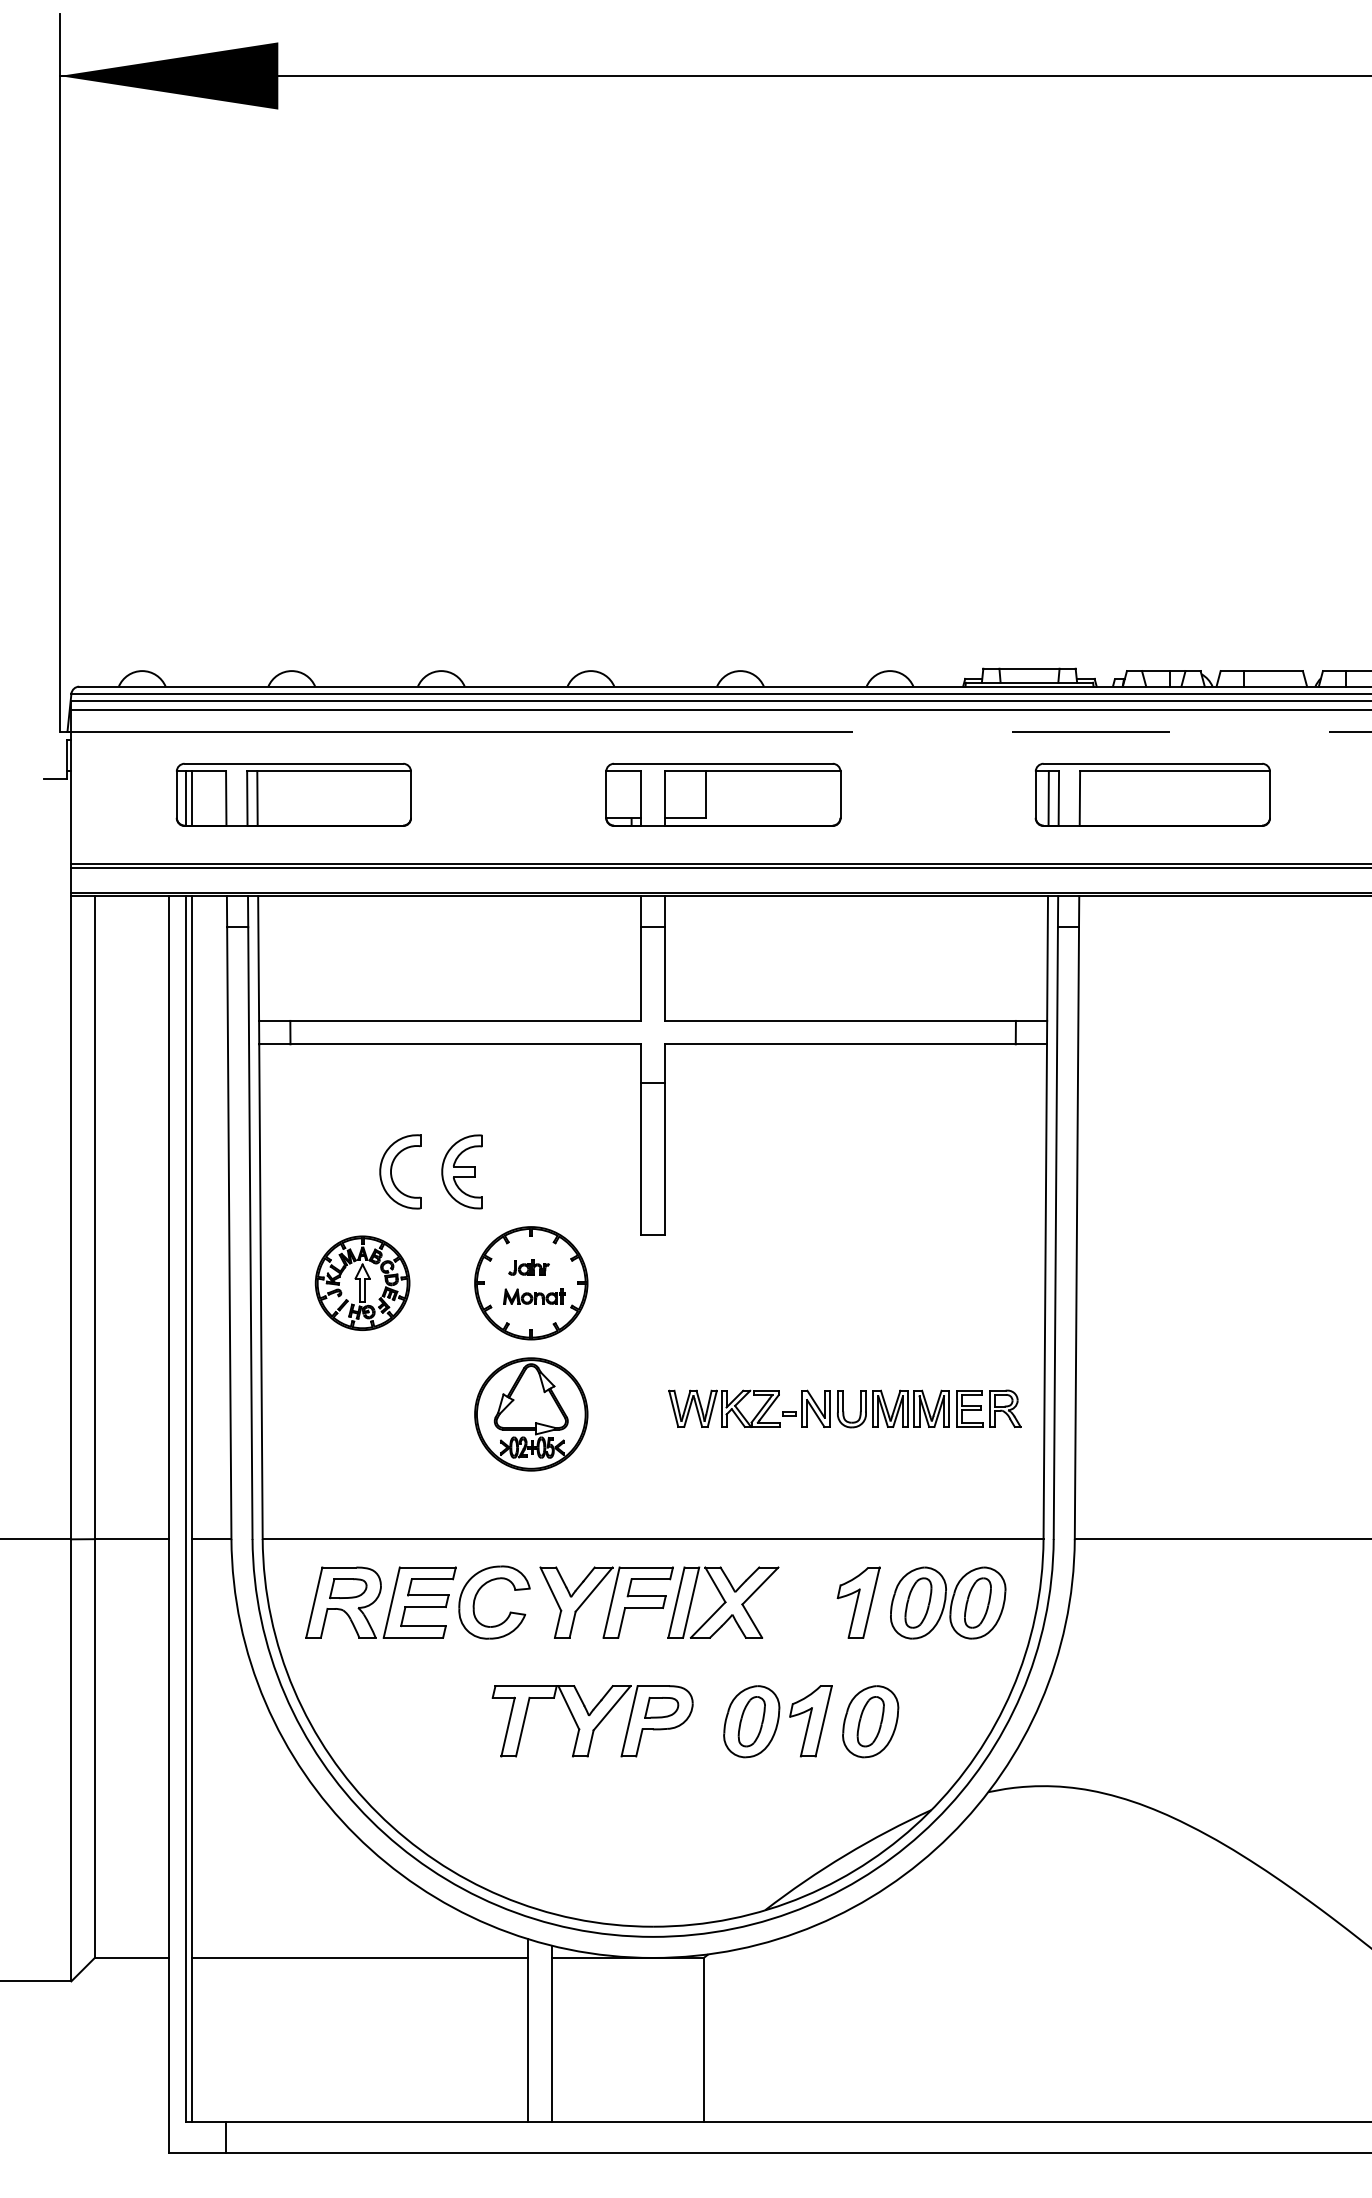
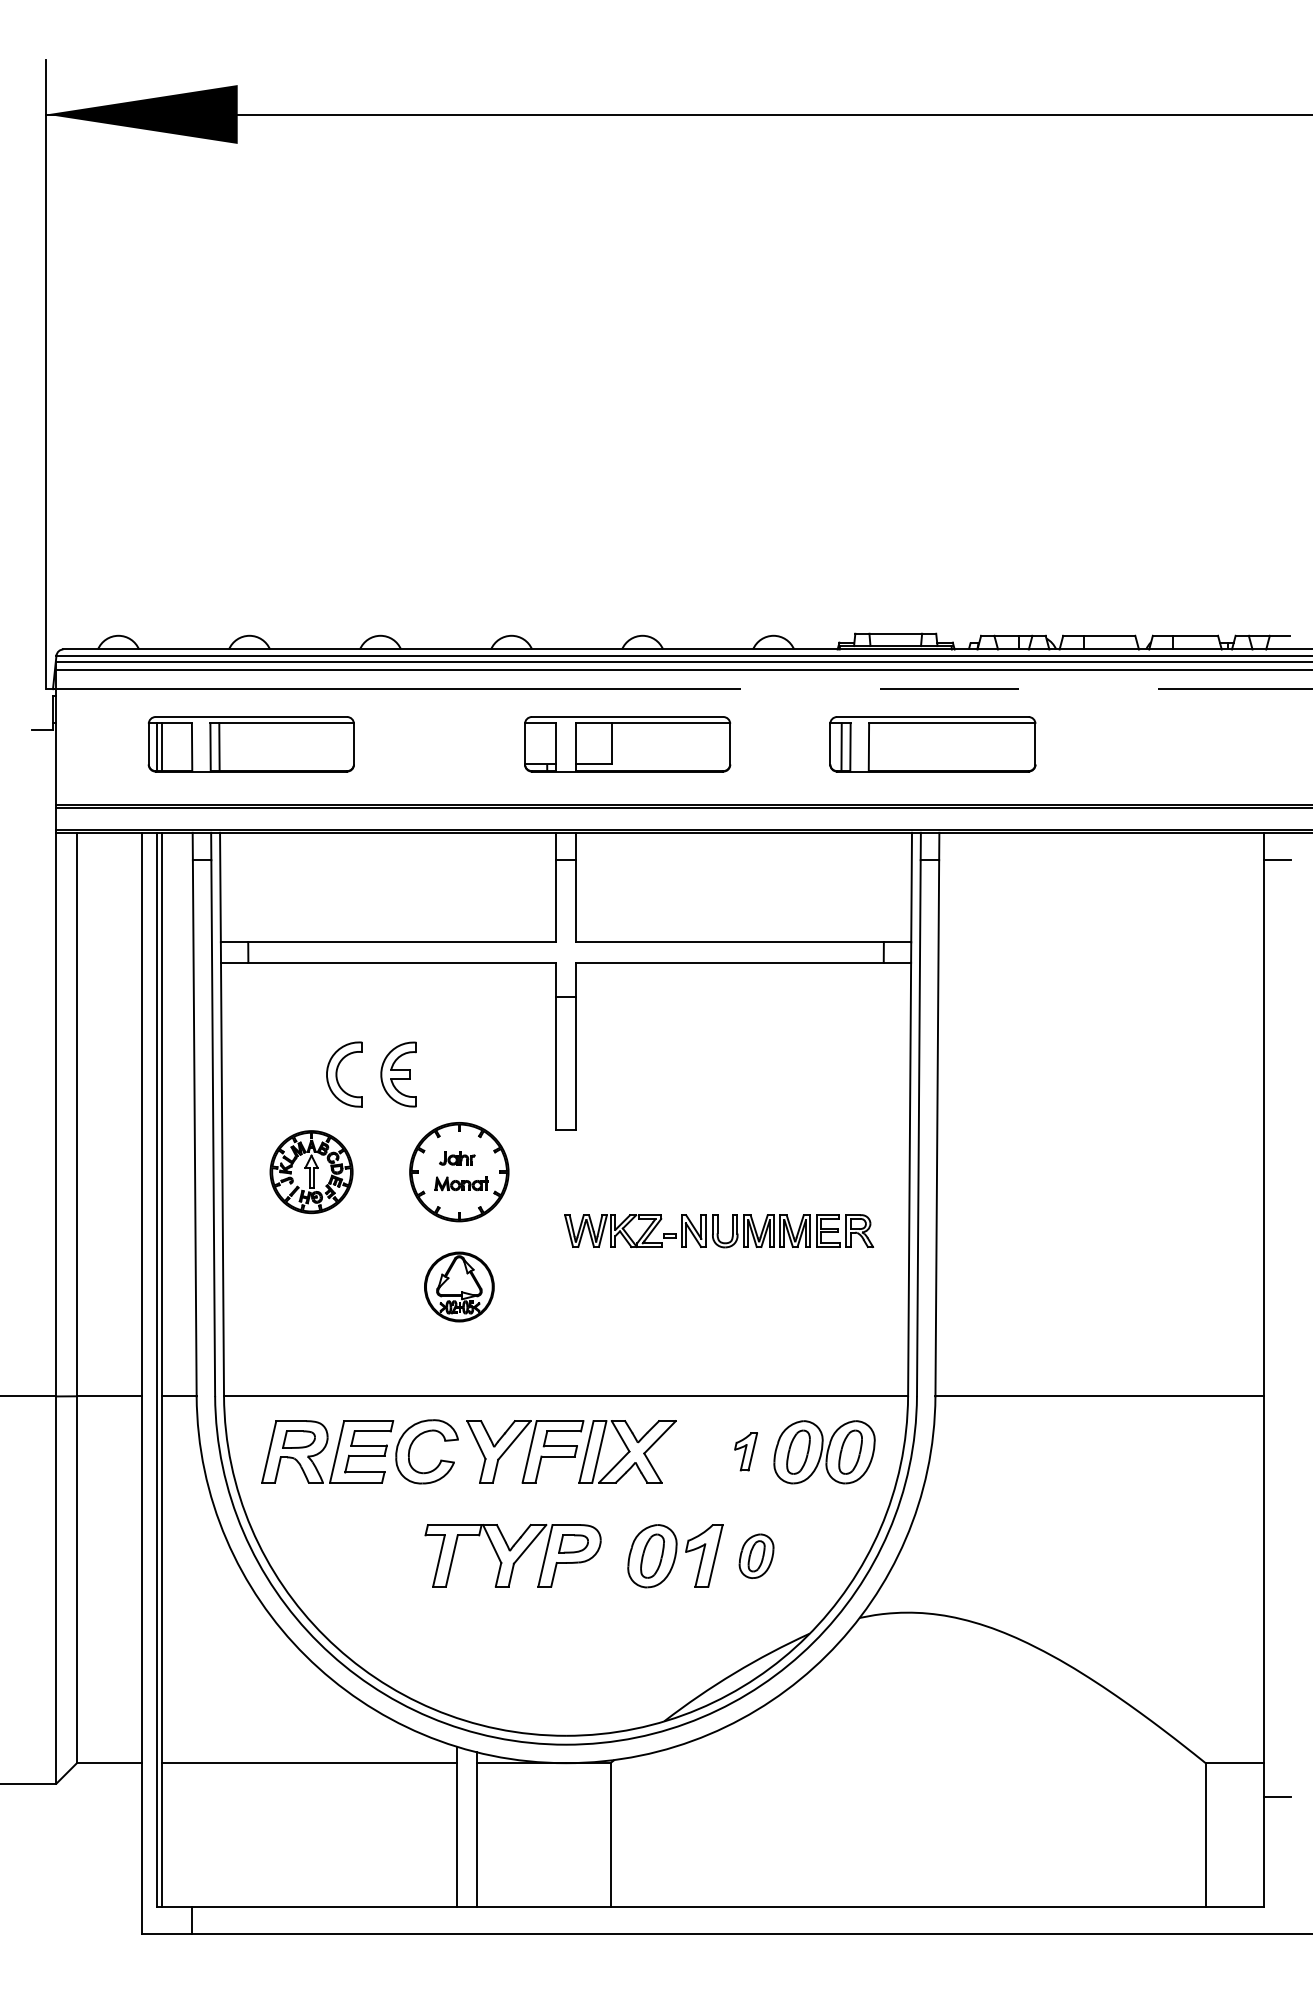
part: (1152, 795) -> (932, 744), moved
part: (845, 1409) -> (719, 1231), moved
part: (531, 1413) -> (459, 1286), size x0.7
part: (857, 1602) -> (745, 1451), size x0.6
part: (870, 1722) -> (756, 1556), size x0.7

